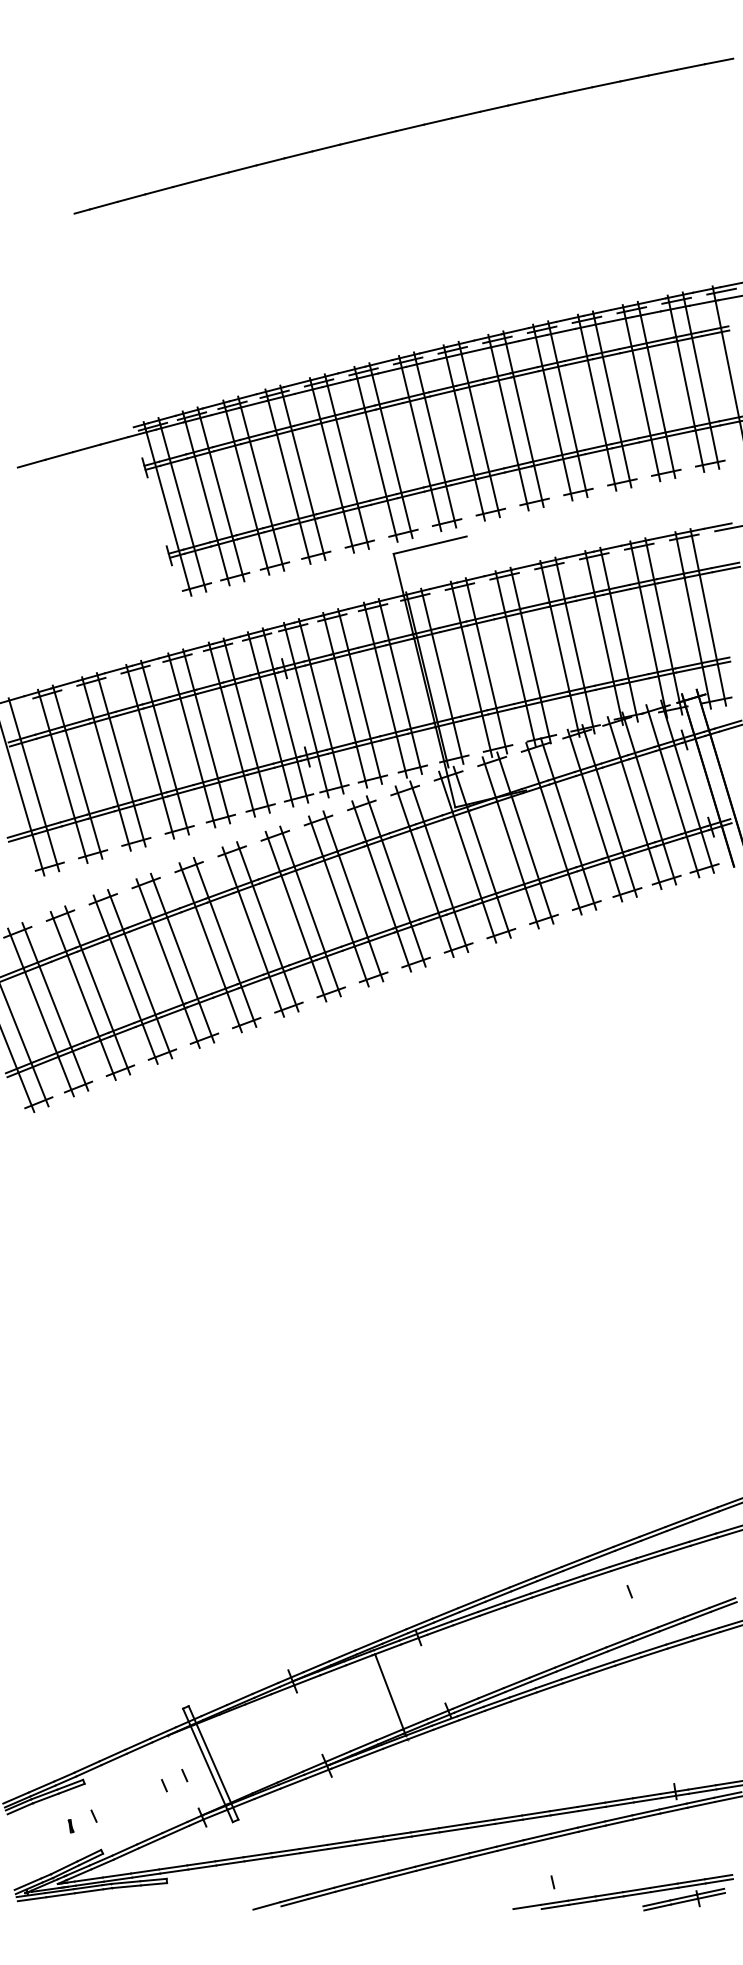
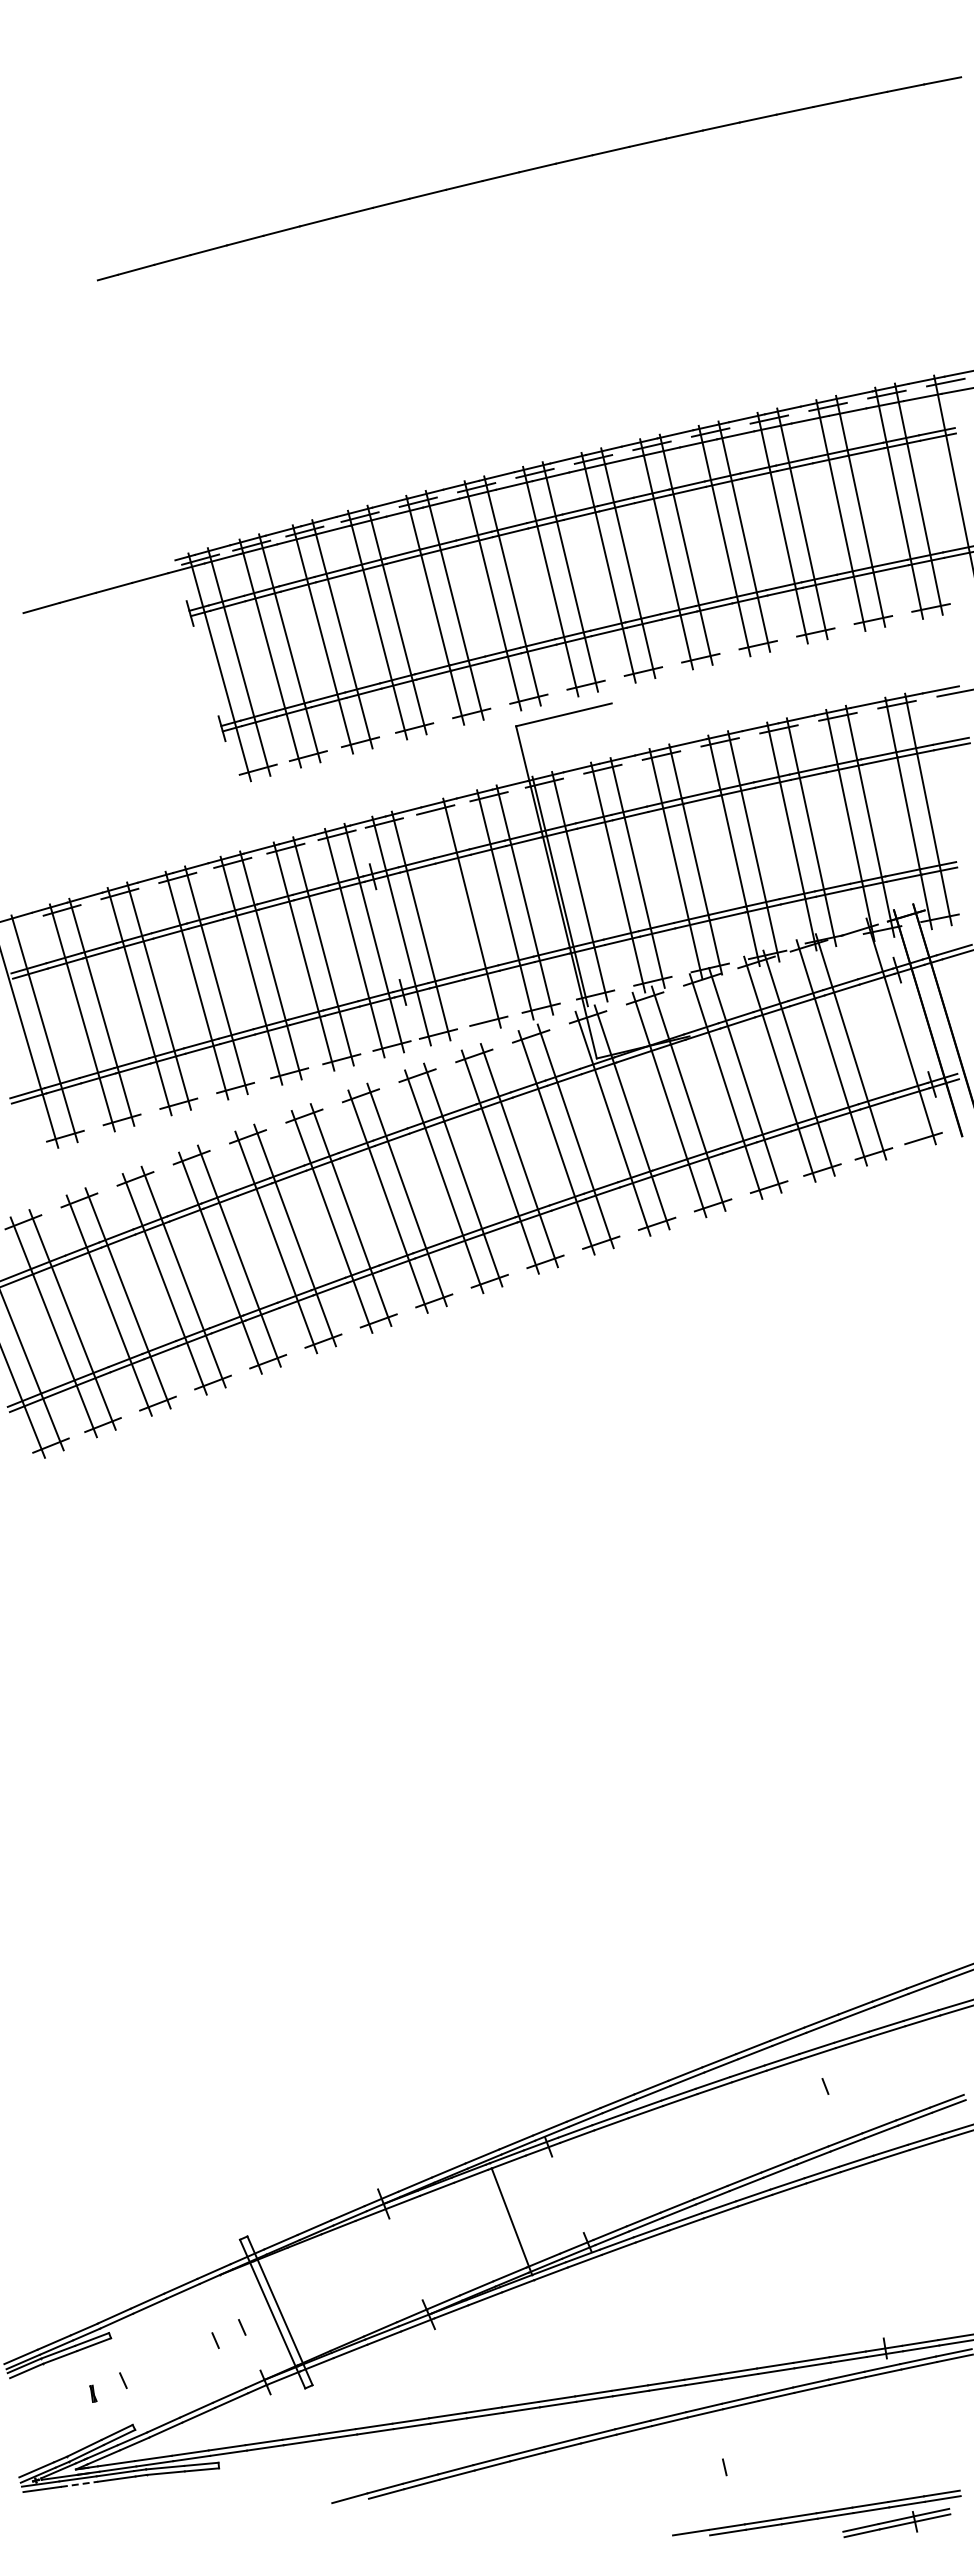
line: (345, 699) -> (452, 917), removed
line: (672, 791) -> (881, 1037), removed
part: (622, 1892) -> (816, 2513), moved
line: (60, 1895) -> (79, 2484), solid -> dashed

